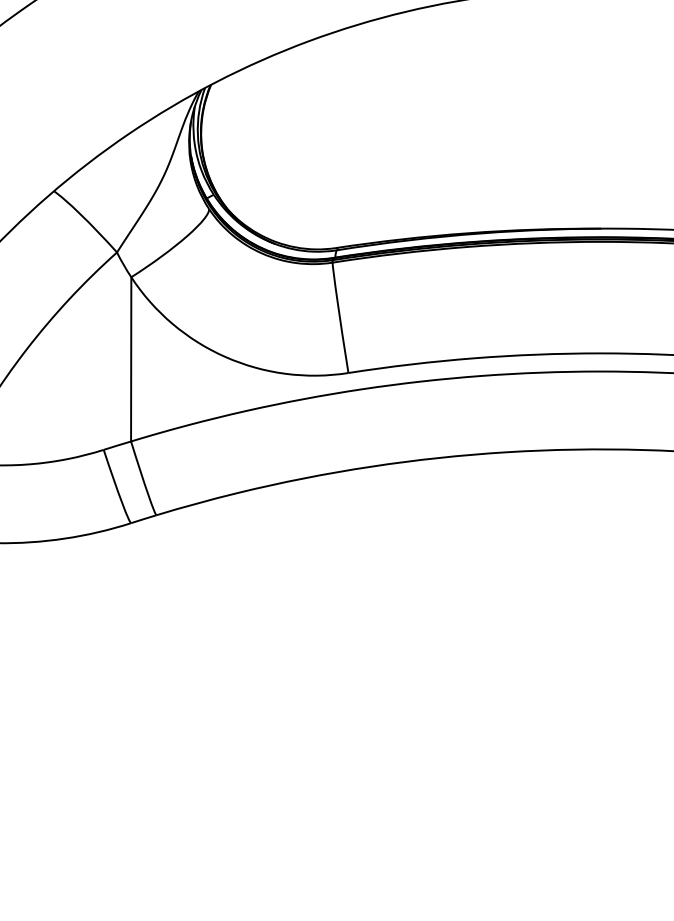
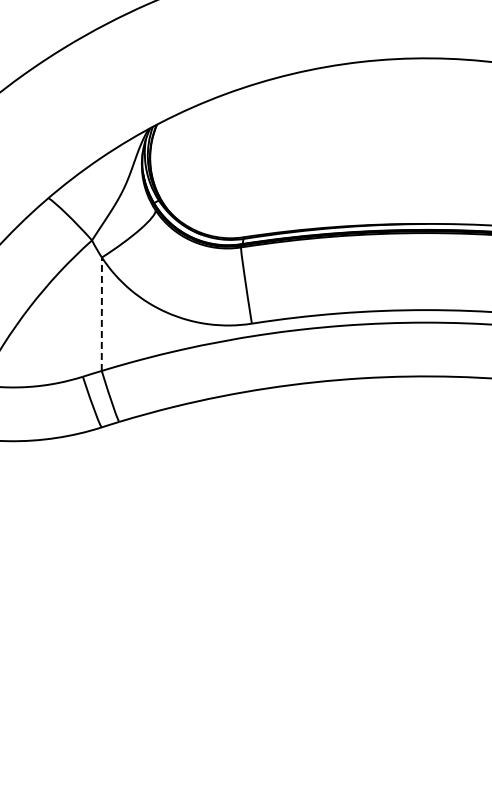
line: (130, 359) -> (101, 314), solid -> dashed

